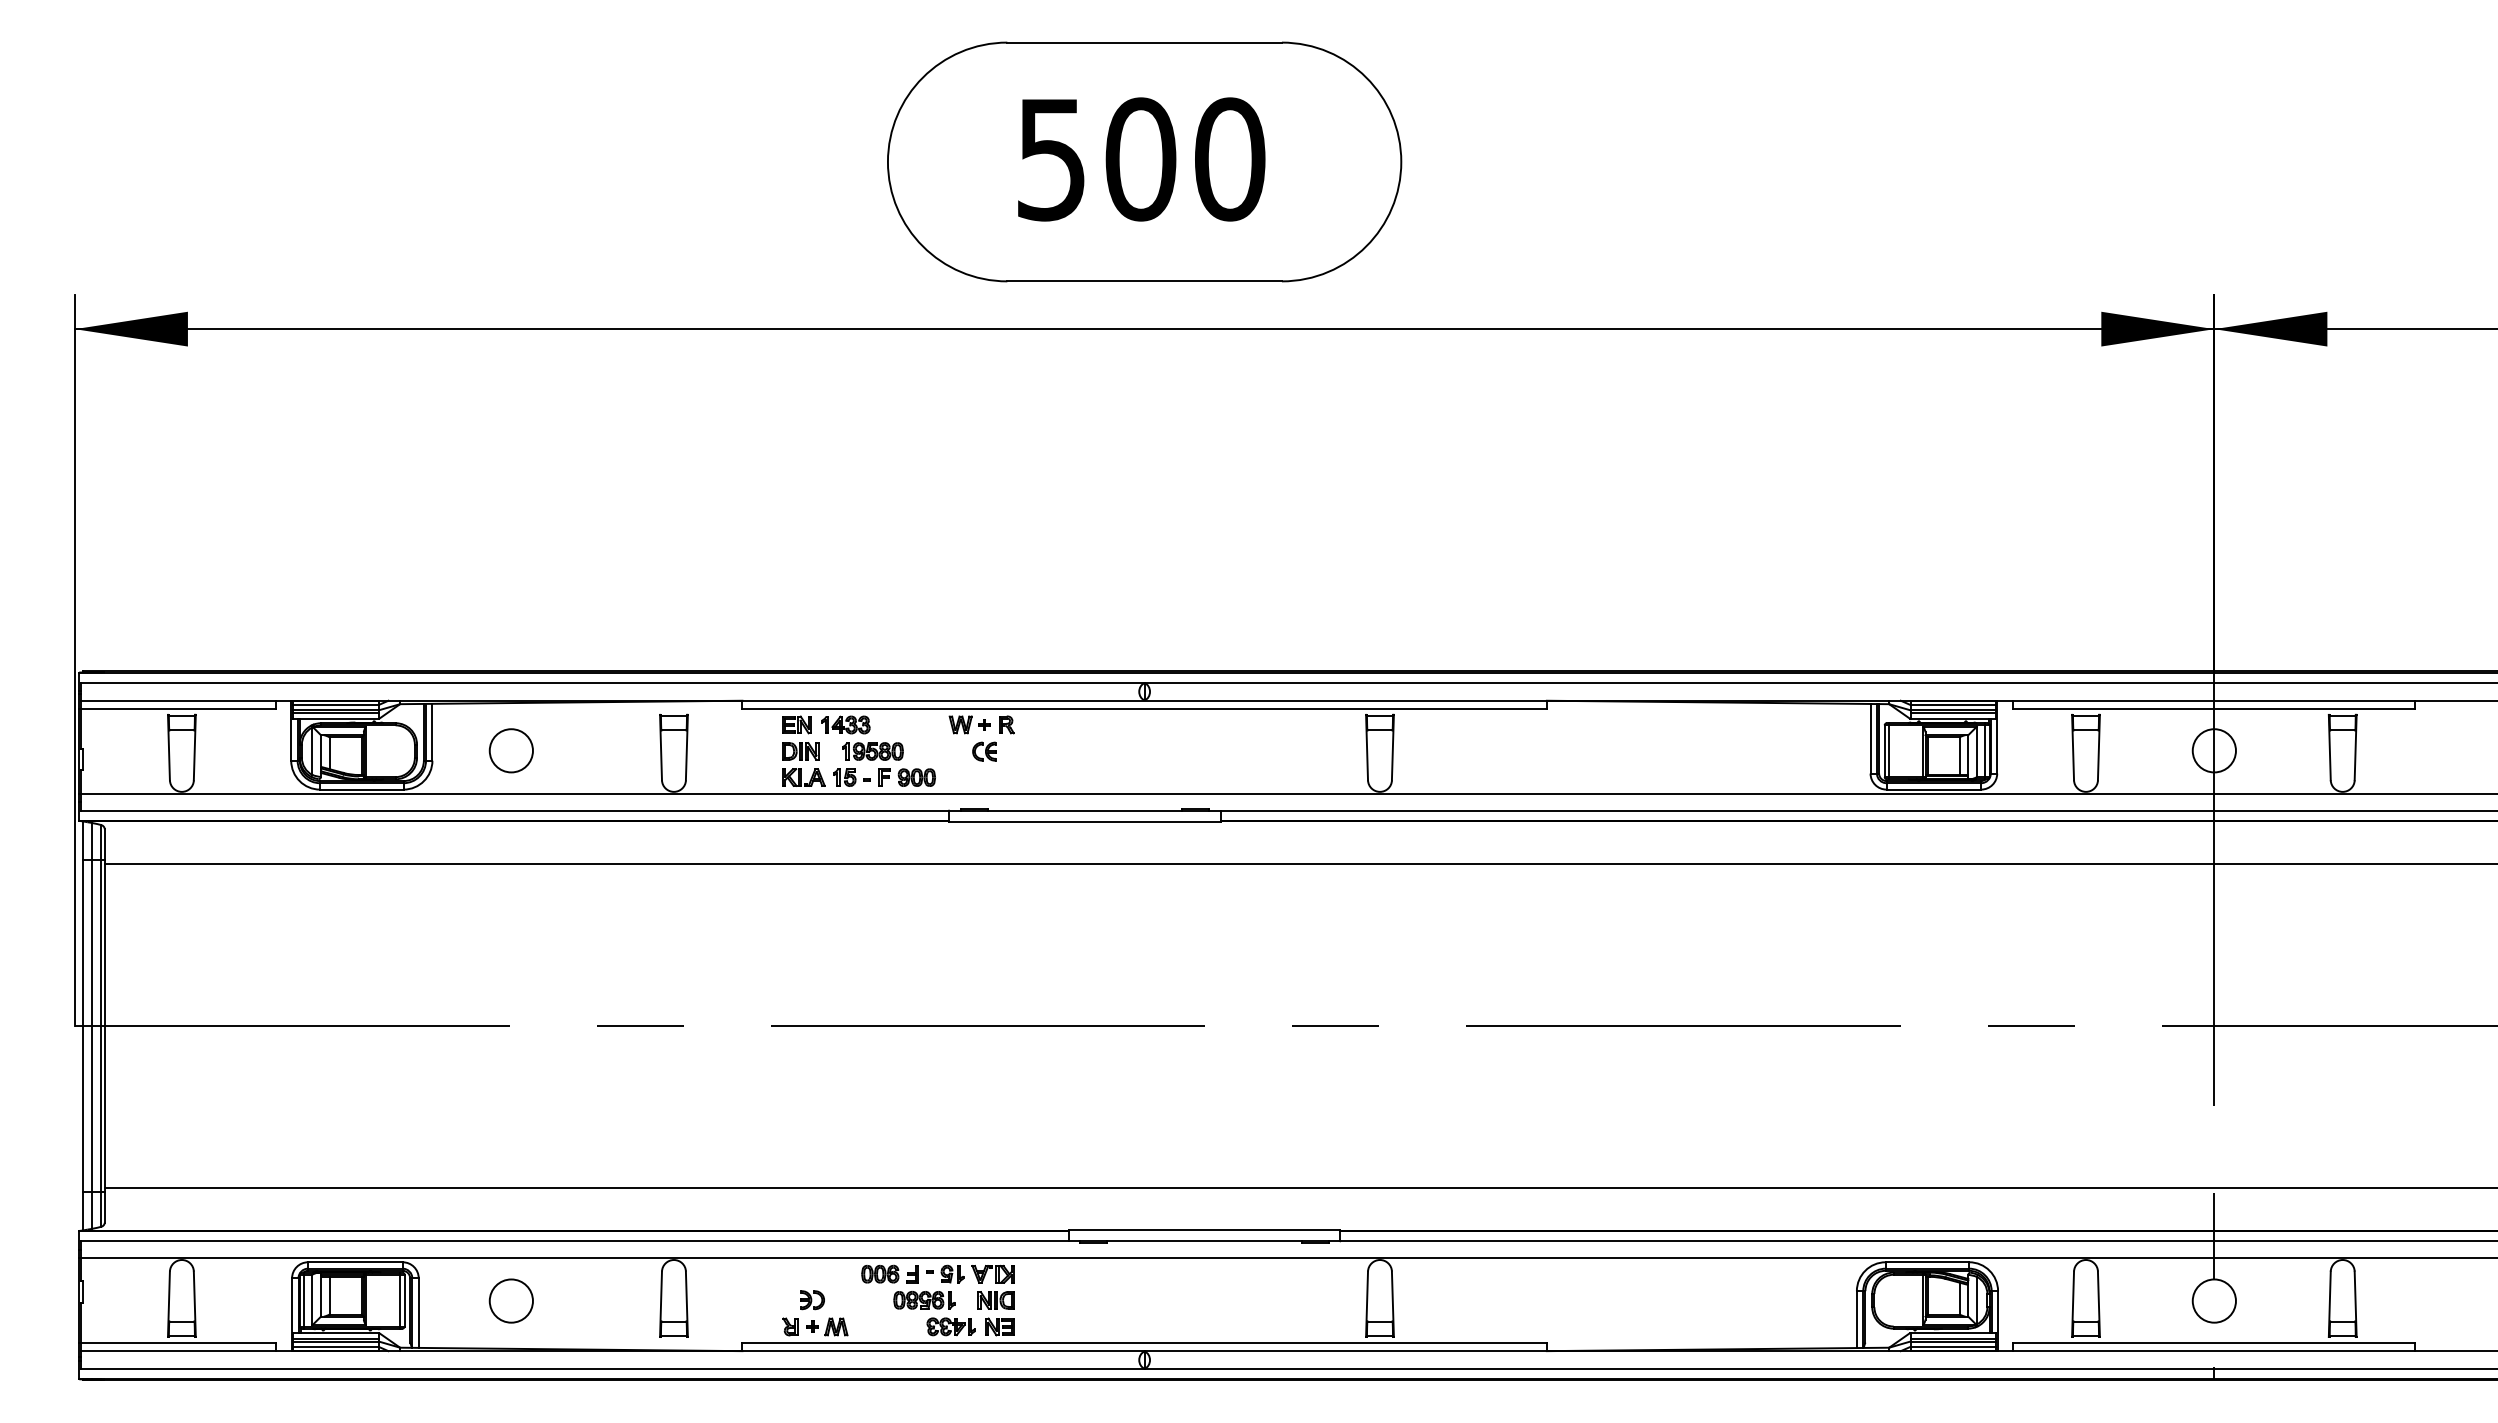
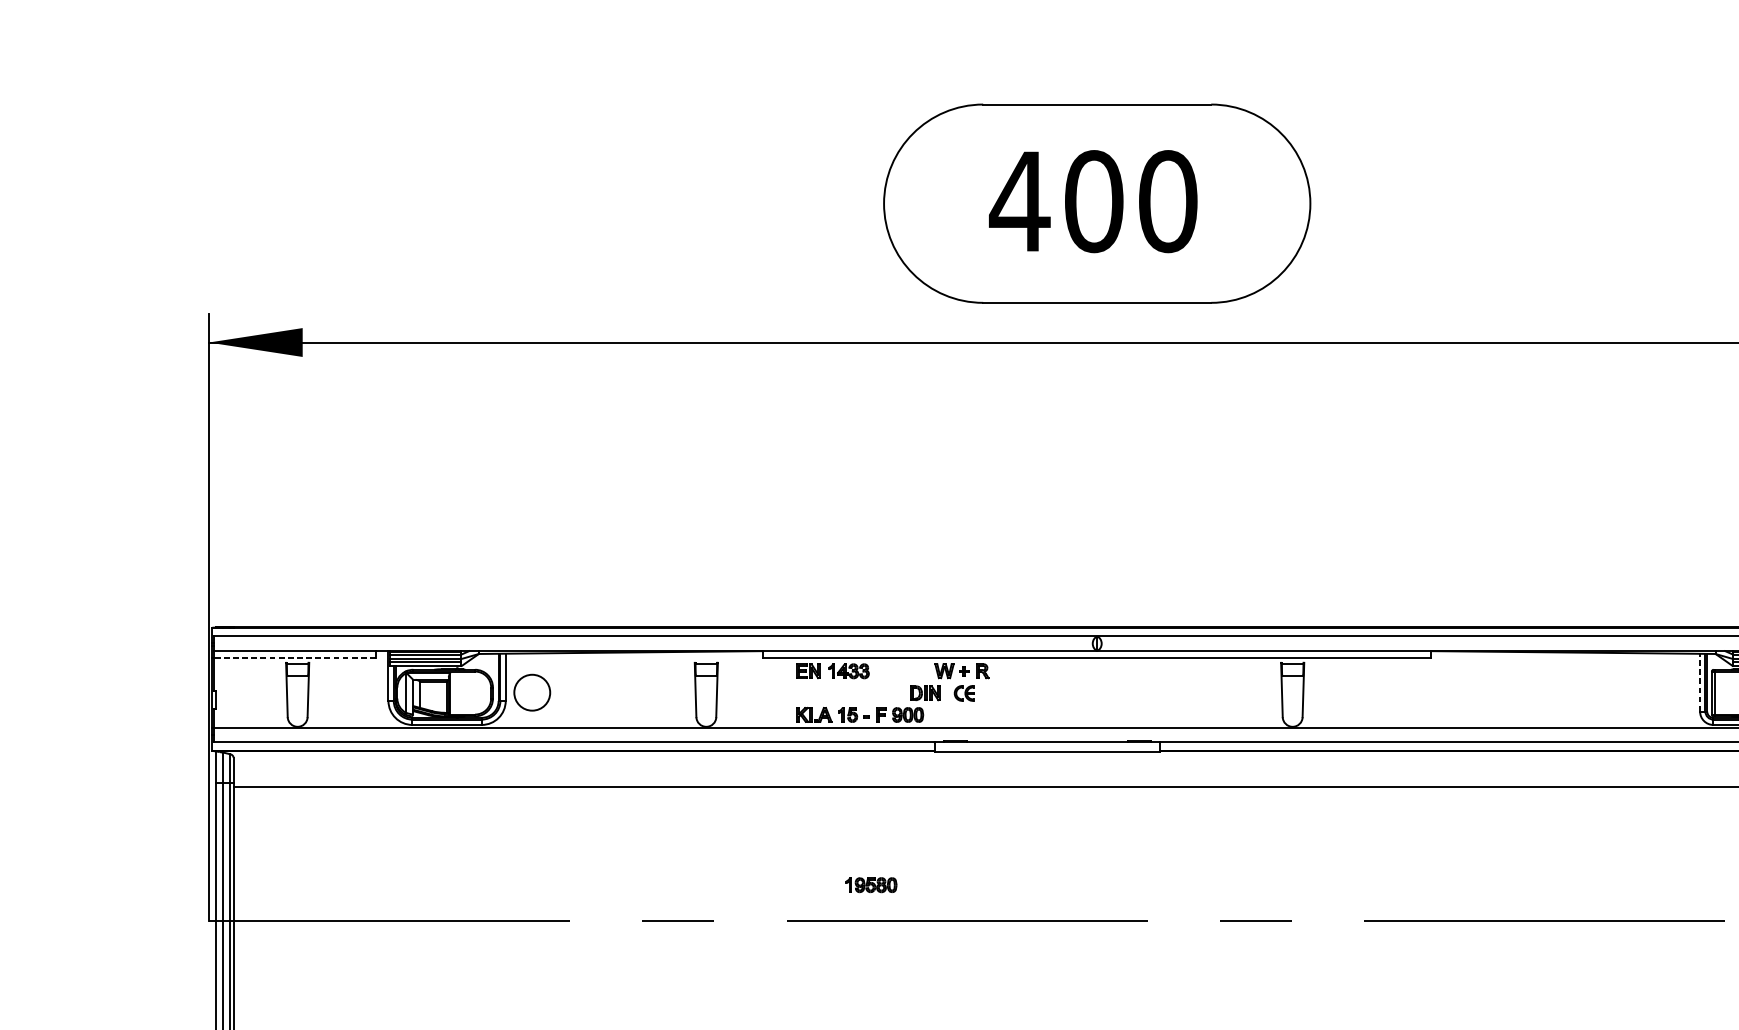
text: (1051, 160) -> (1019, 202), 500 -> 400
line: (178, 709) -> (294, 658), solid -> dashed
line: (1870, 738) -> (1700, 682), solid -> dashed
circle: (510, 750) -> (531, 692), moved
part: (800, 751) -> (925, 693), moved
part: (872, 751) -> (871, 885), moved

